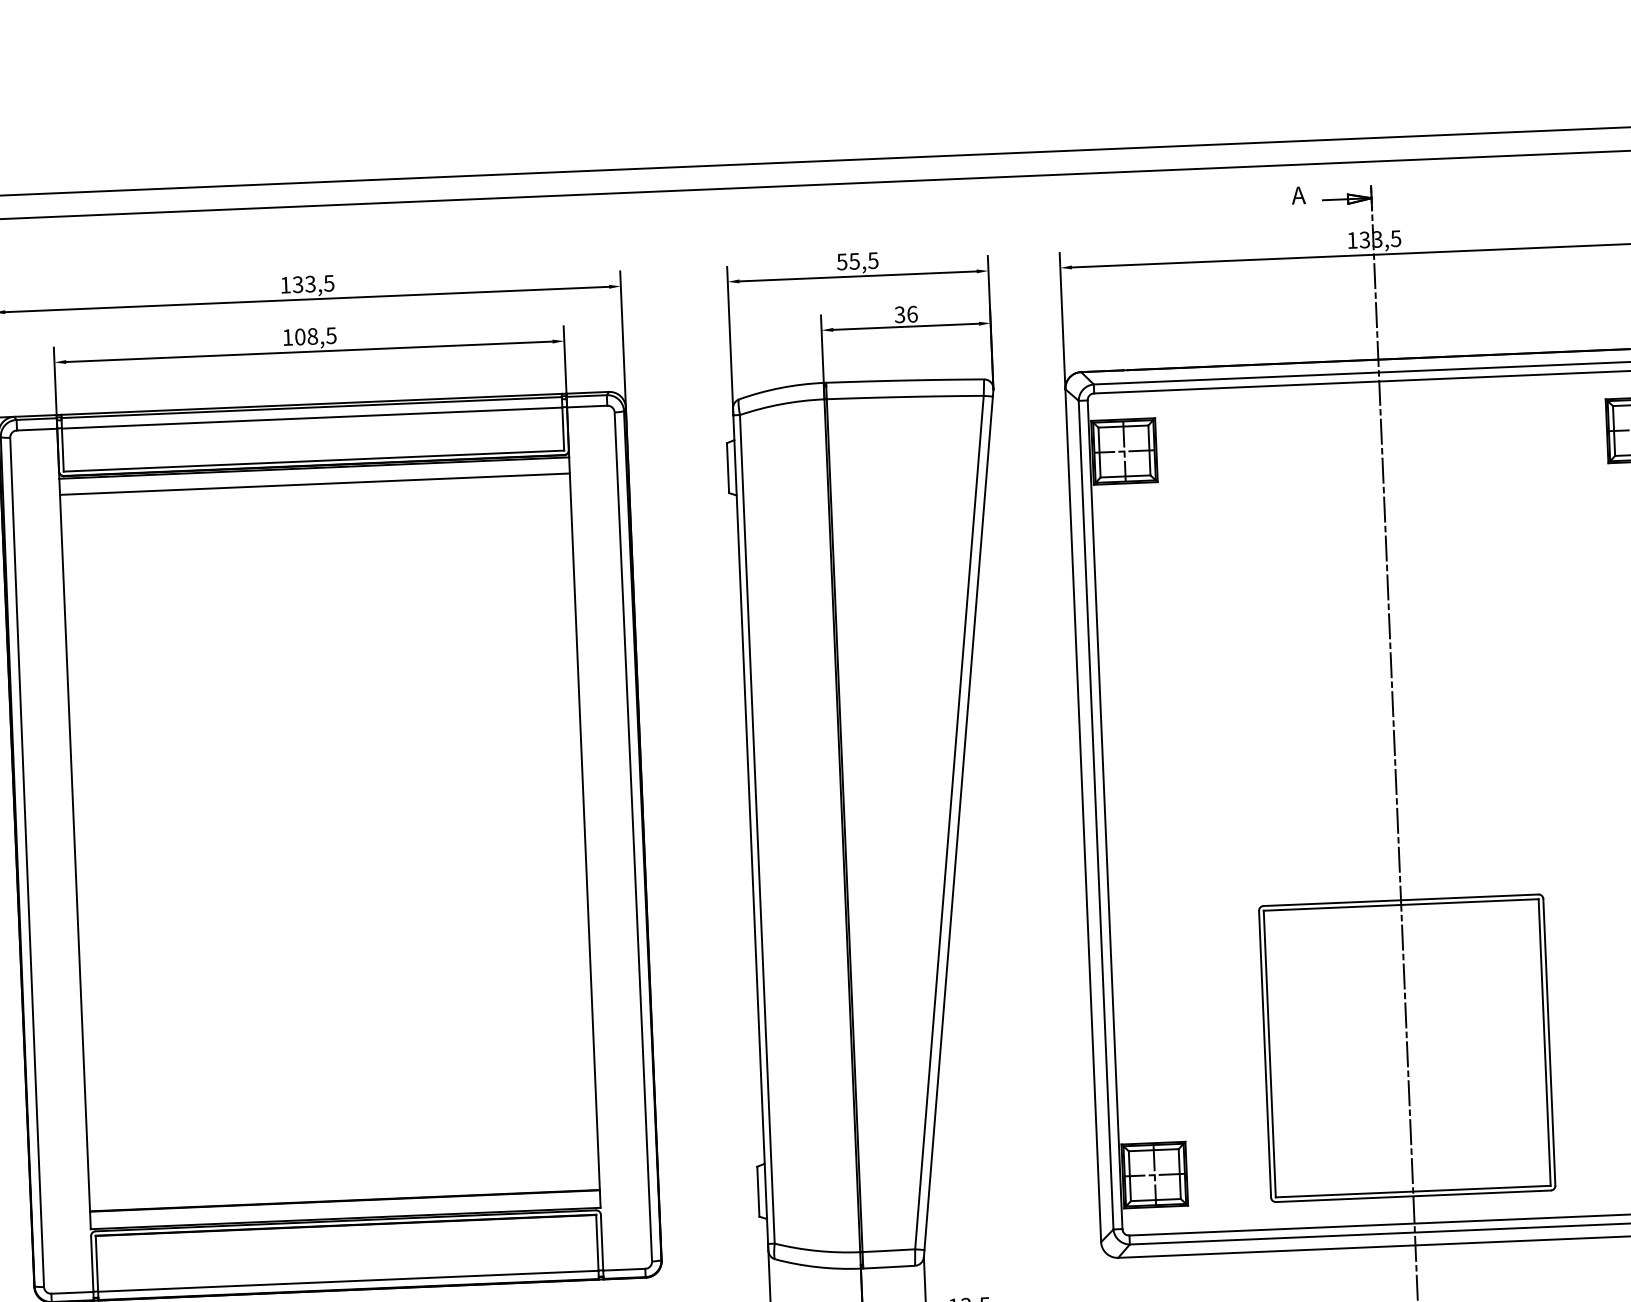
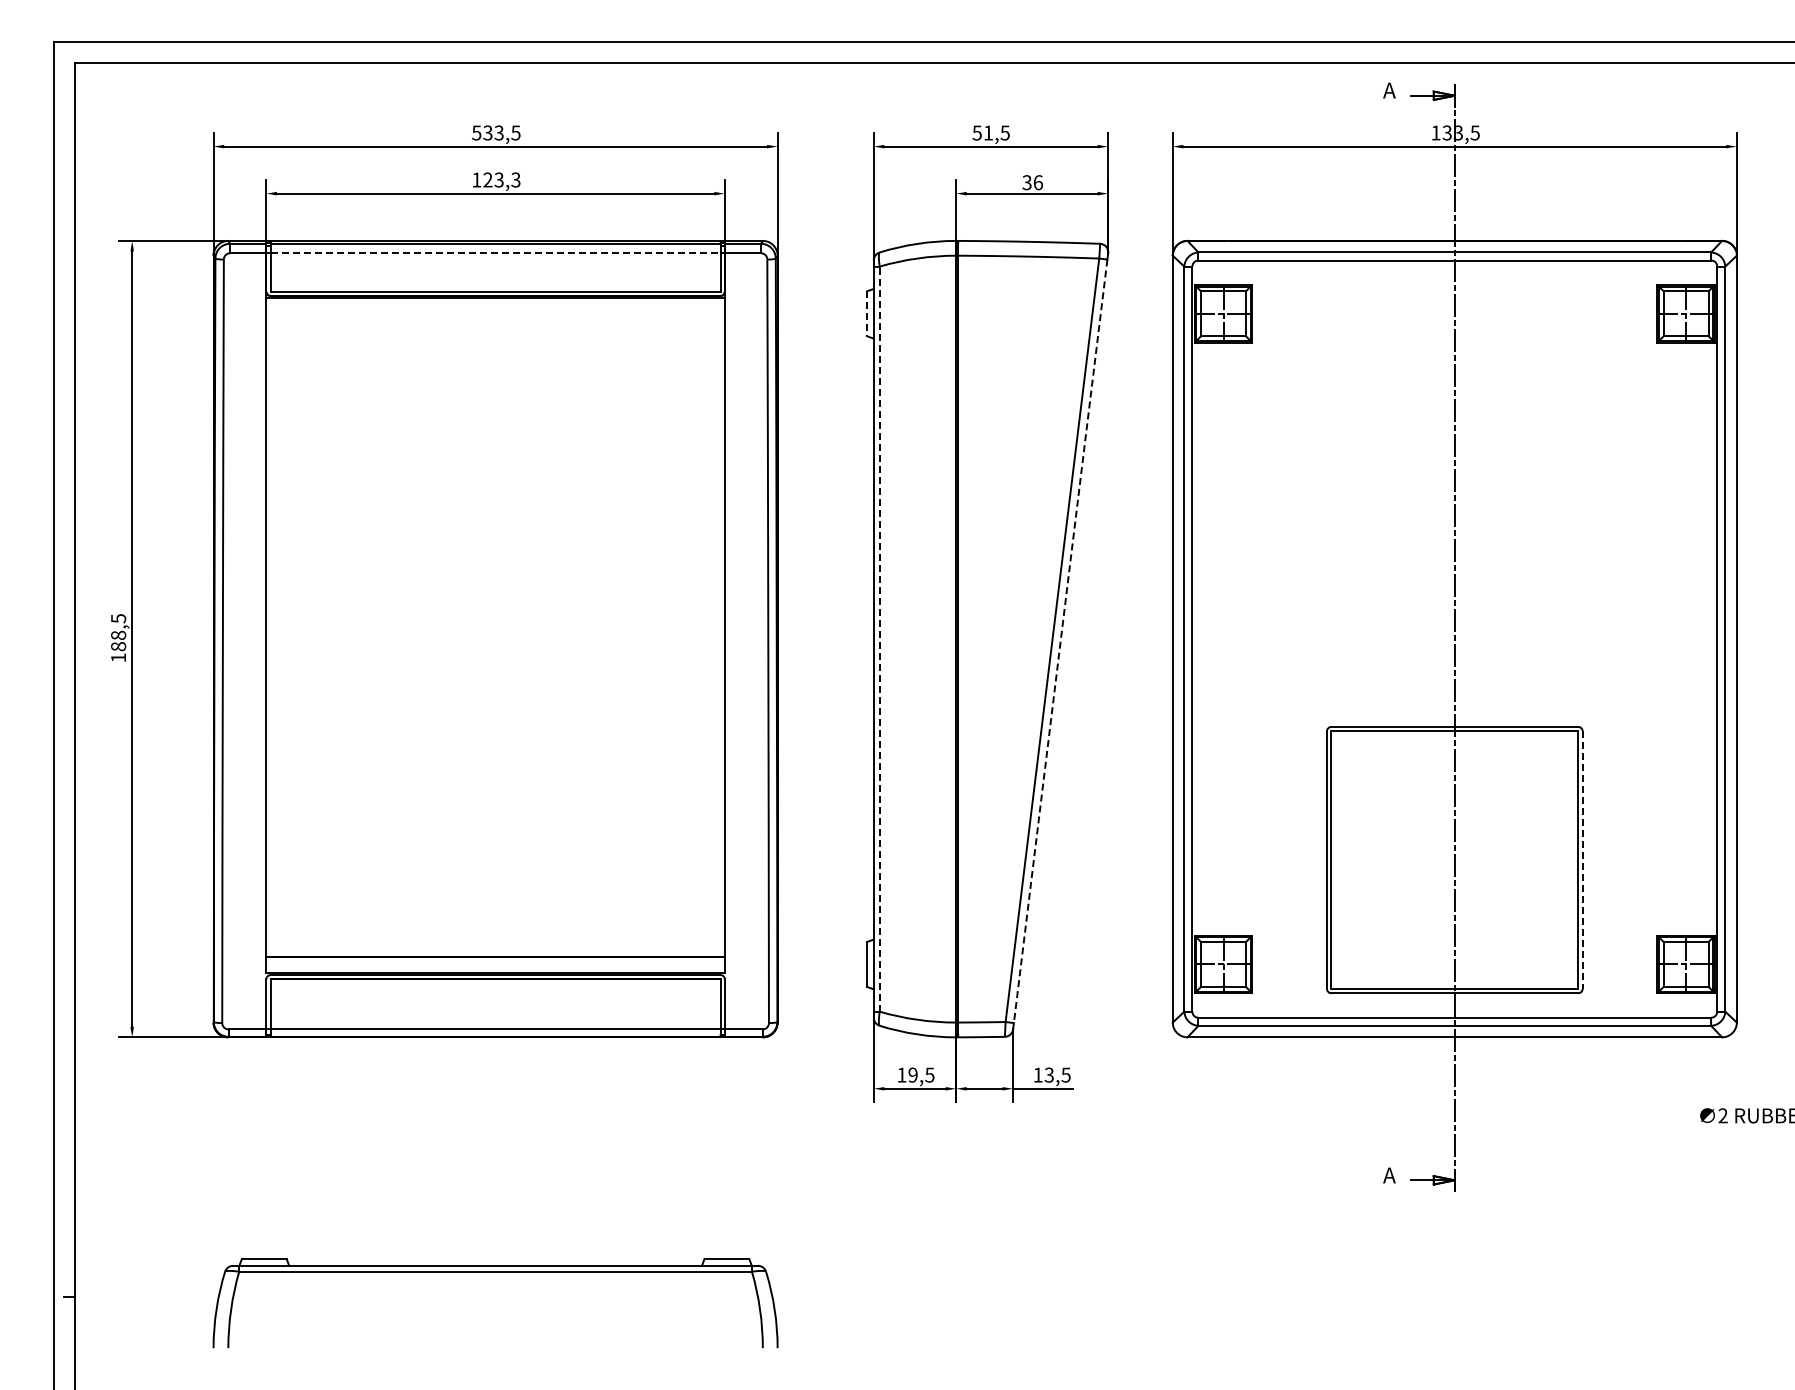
text: (853, 260) -> (987, 132), 55,5 -> 51,5
text: (285, 284) -> (476, 132), 133,5 -> 533,5
text: (315, 335) -> (501, 179), 108,5 -> 123,3
line: (312, 418) -> (495, 253), solid -> dashed
line: (728, 468) -> (867, 314), solid -> dashed
line: (314, 483) -> (495, 312), removed
line: (958, 823) -> (1060, 641), solid -> dashed
line: (757, 829) -> (879, 639), solid -> dashed
line: (1549, 1042) -> (1582, 860), solid -> dashed

